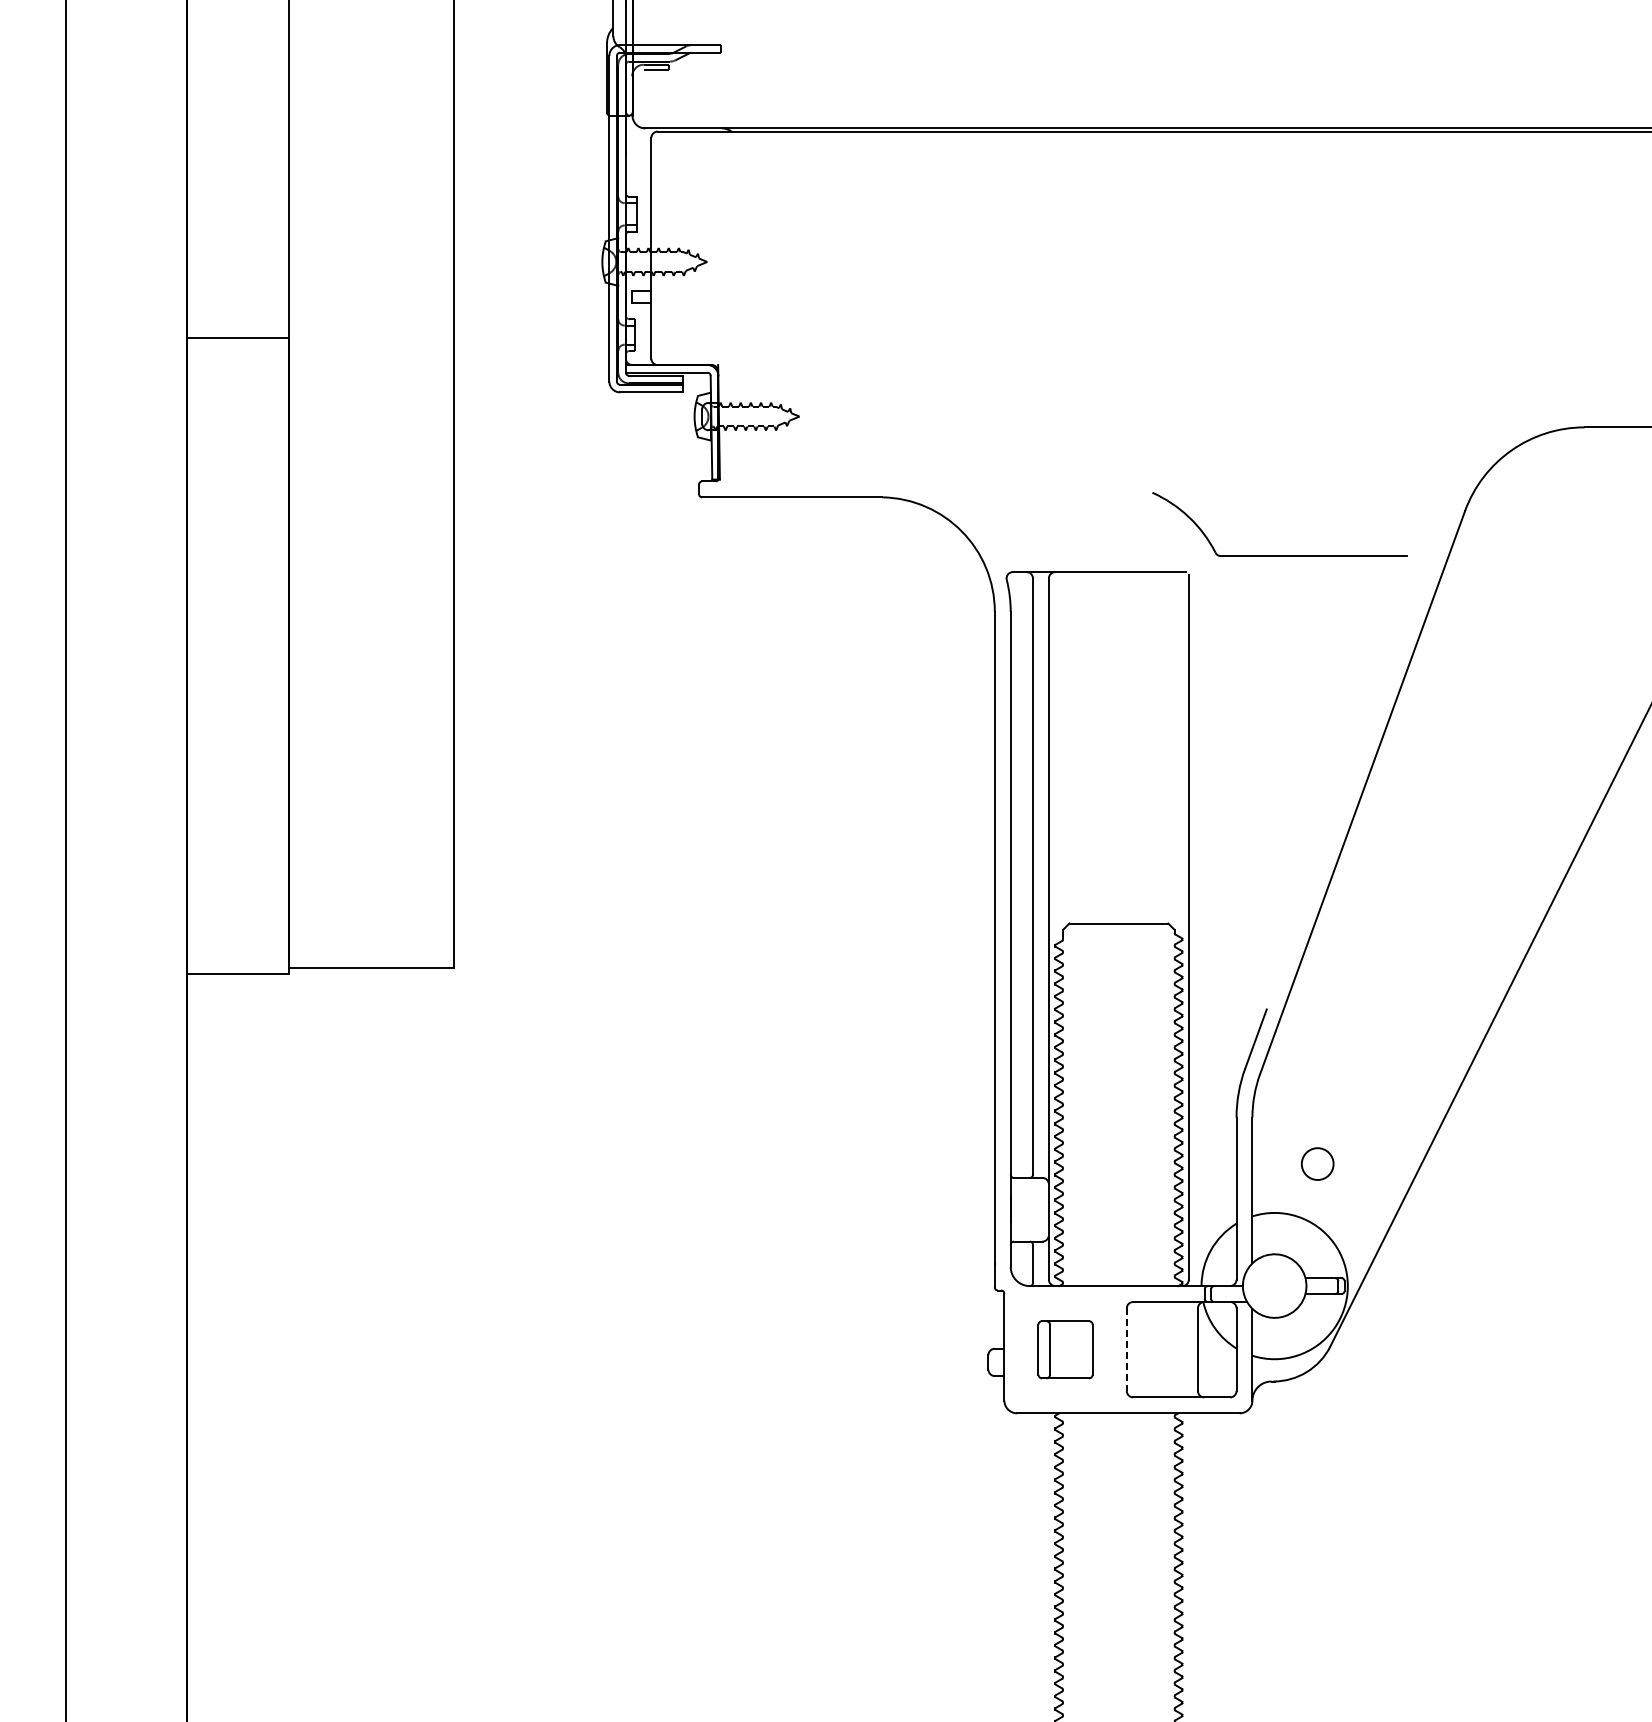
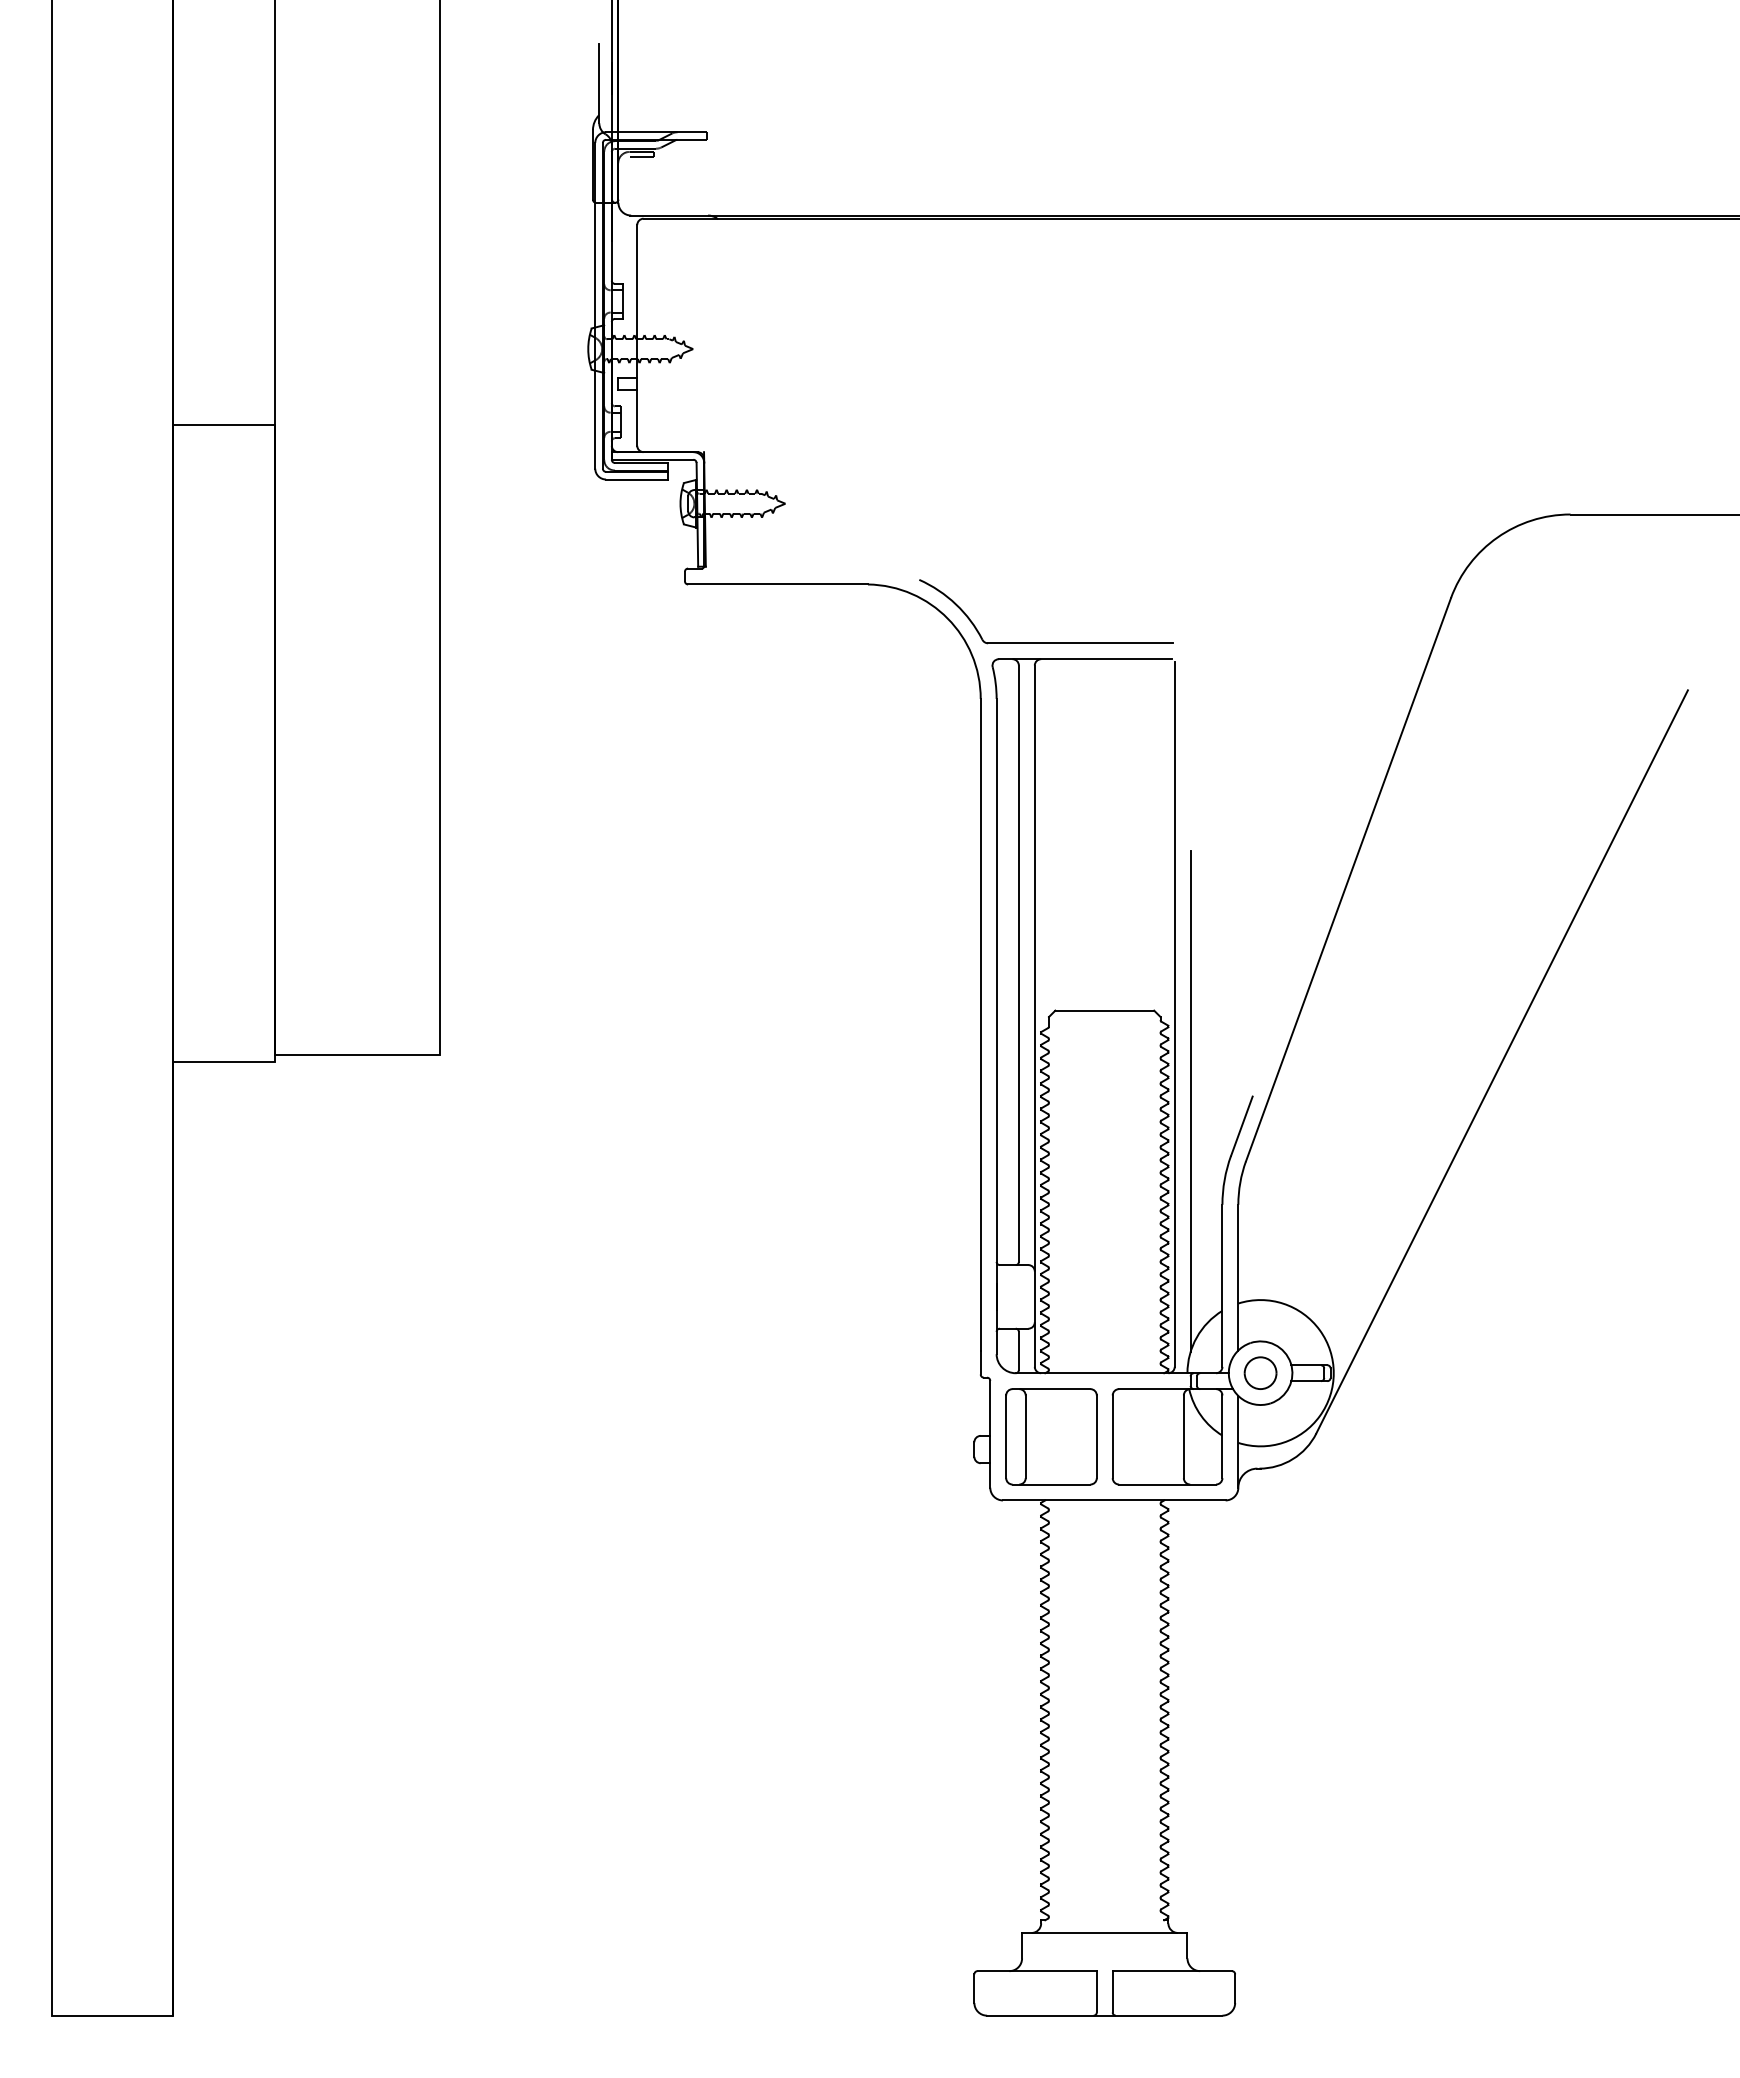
part: (1279, 555) -> (1046, 642), moved
line: (1204, 1014) -> (1190, 1101), added
part: (1317, 1163) -> (1260, 1372), moved
part: (1065, 1349) -> (1051, 1436), size x1.67
line: (1126, 1350) -> (1112, 1437), dashed -> solid

